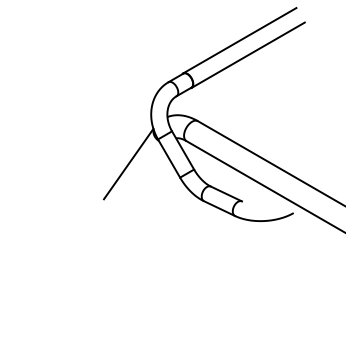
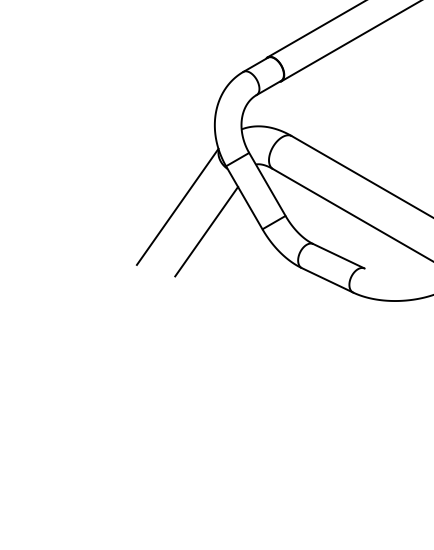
line: (146, 178) -> (207, 230), added

